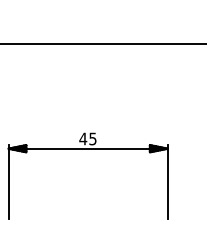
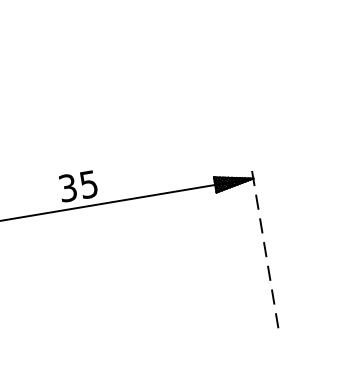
text: (83, 138) -> (68, 186), 45 -> 35
line: (167, 182) -> (265, 251), solid -> dashed

